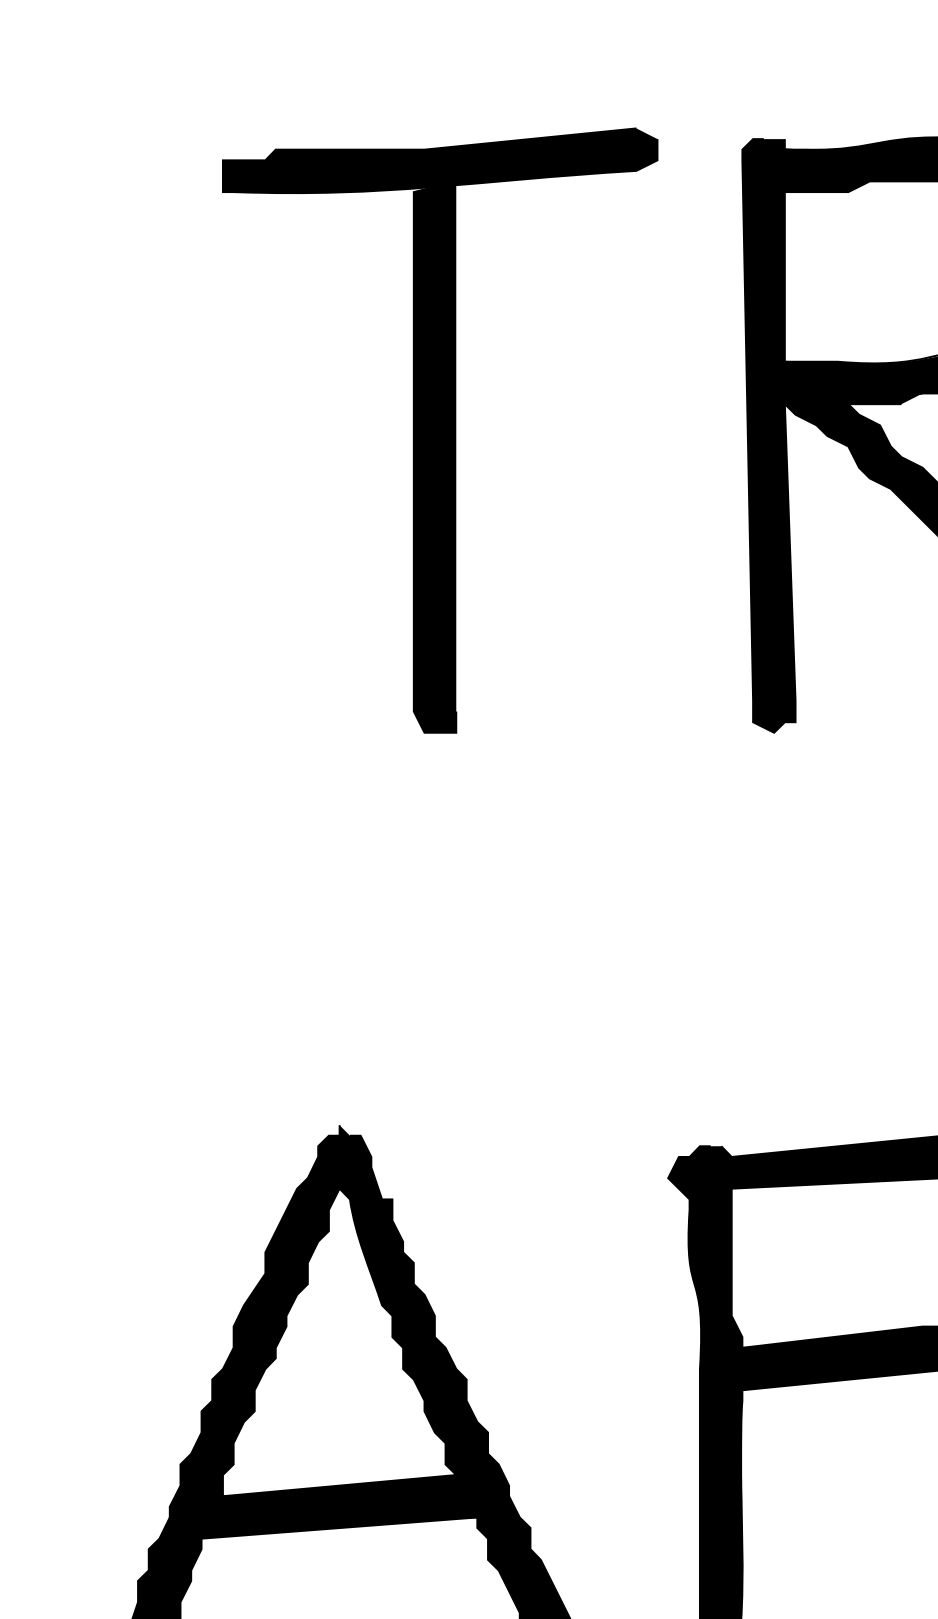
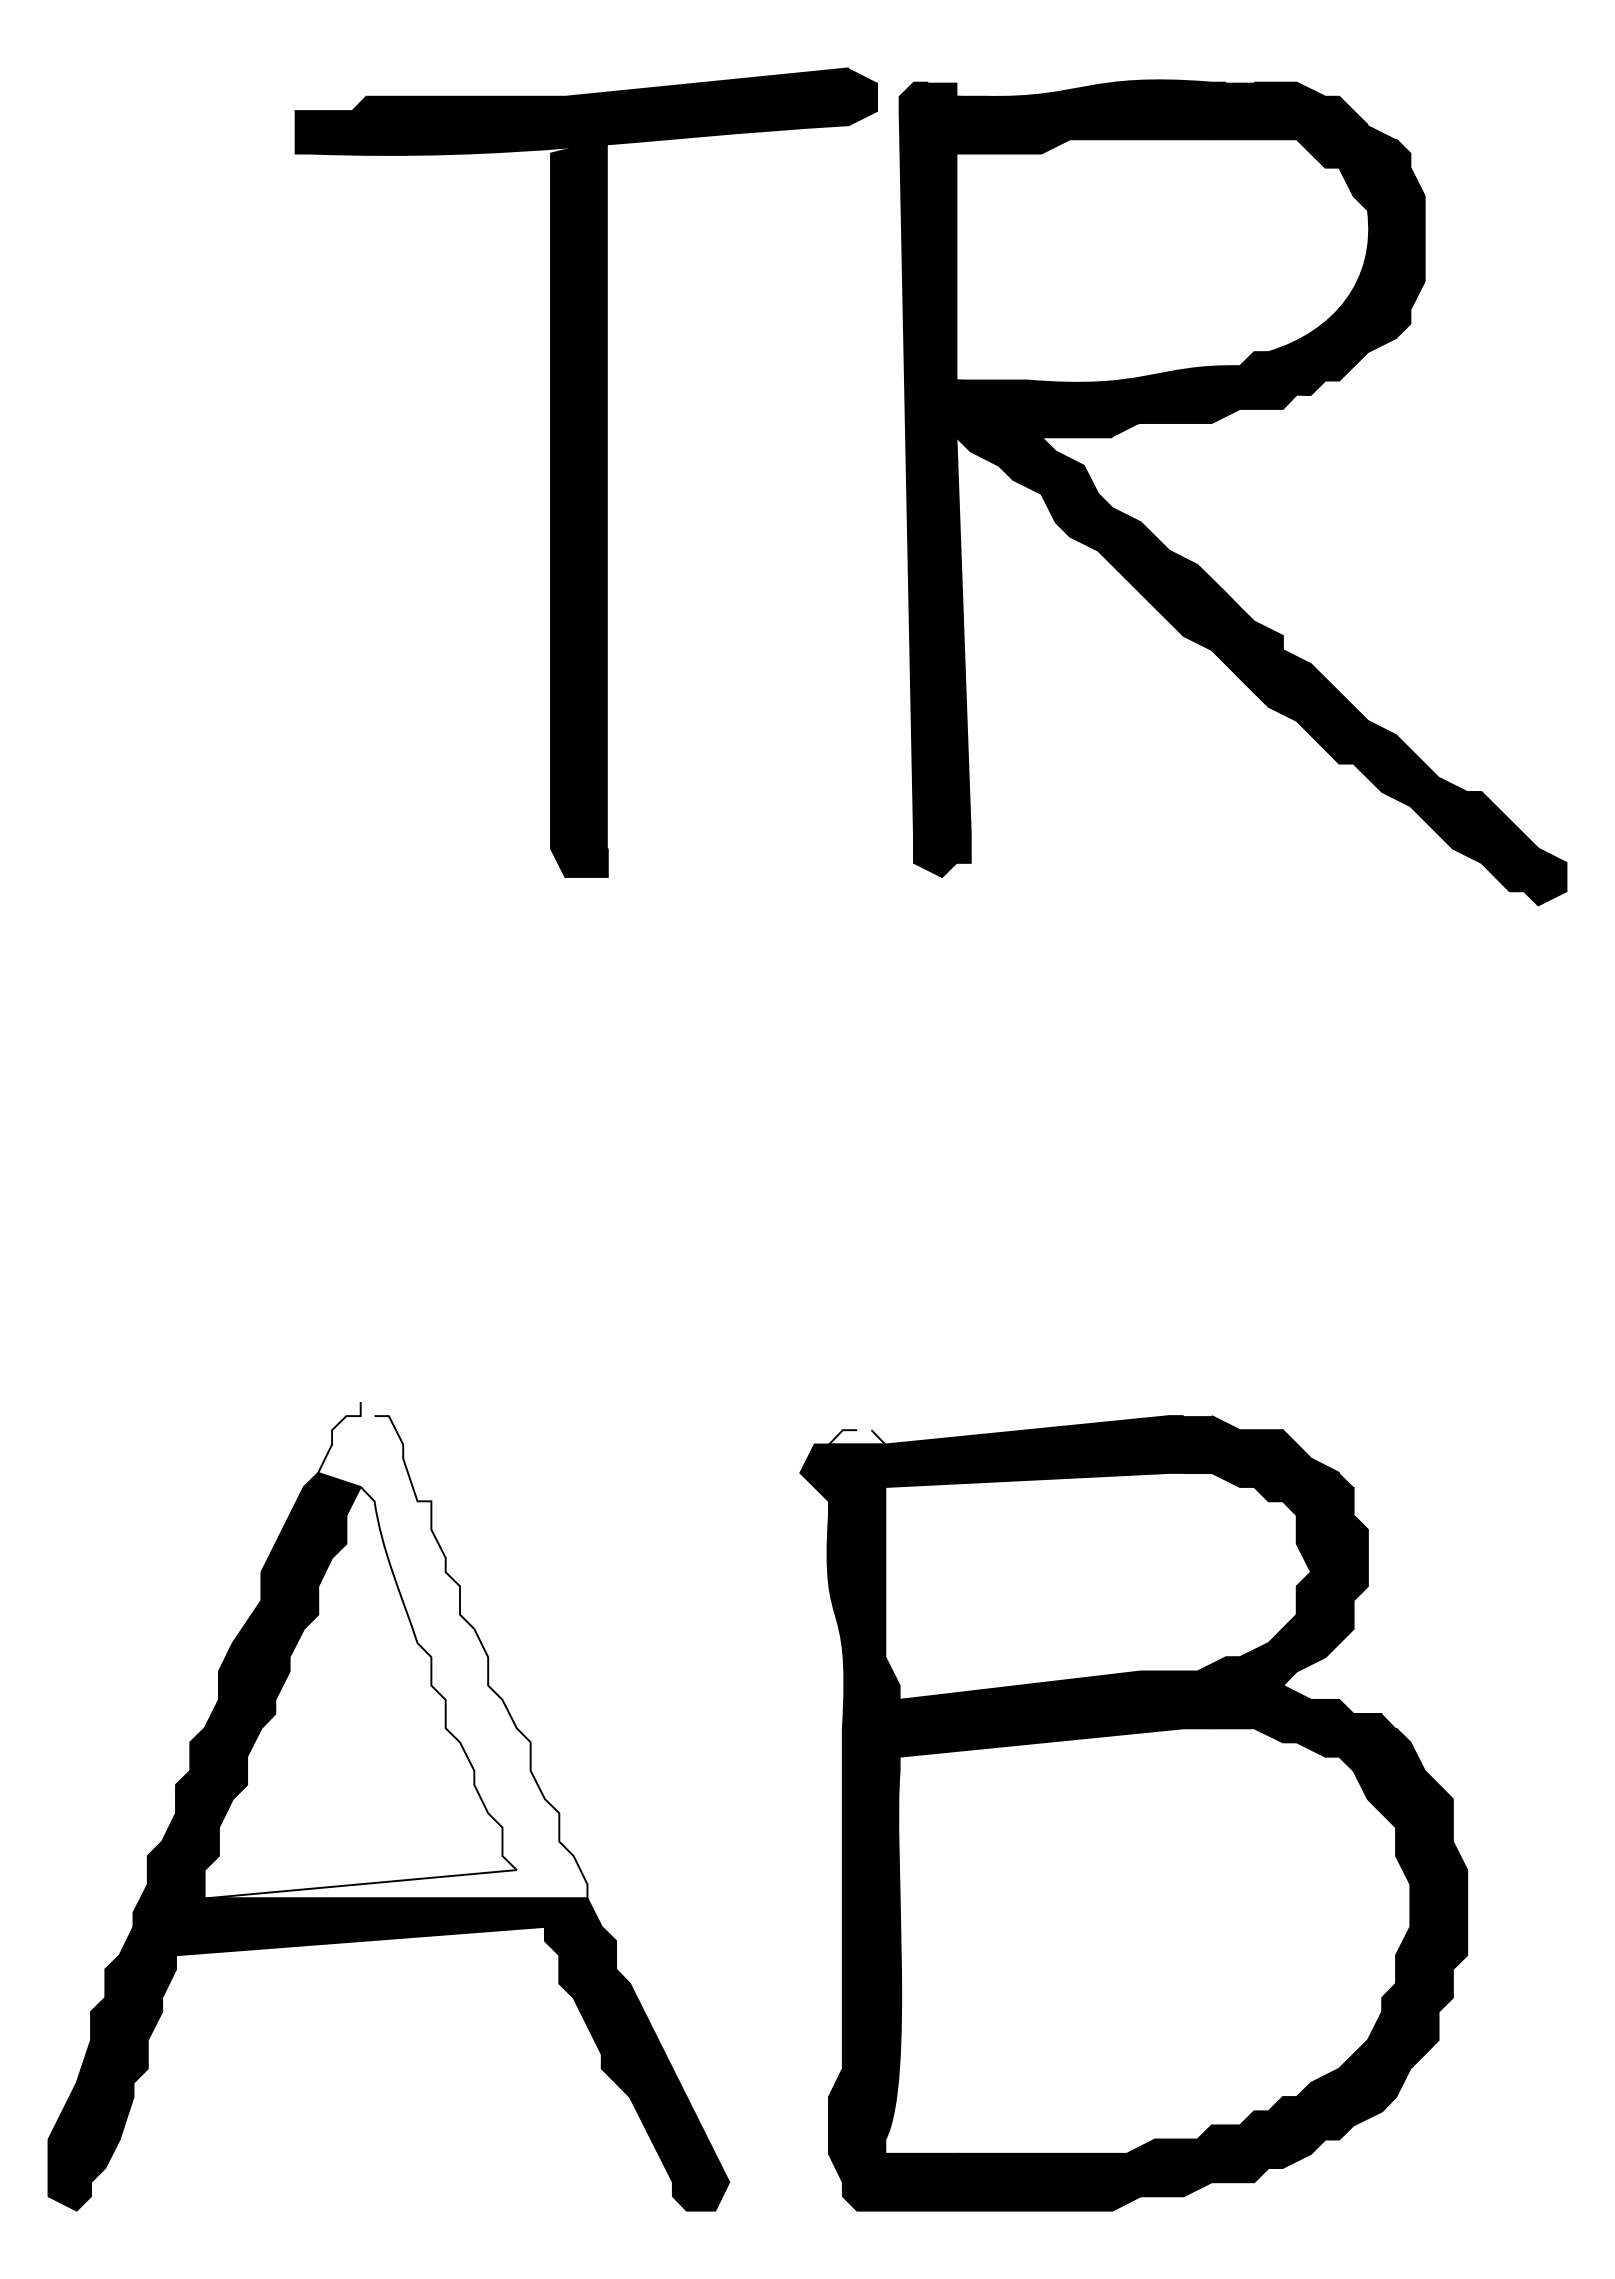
part: (439, 430) -> (585, 472), moved
fill: (710, 1151) -> (856, 1437), removed
fill: (365, 1310) -> (395, 1650), removed

